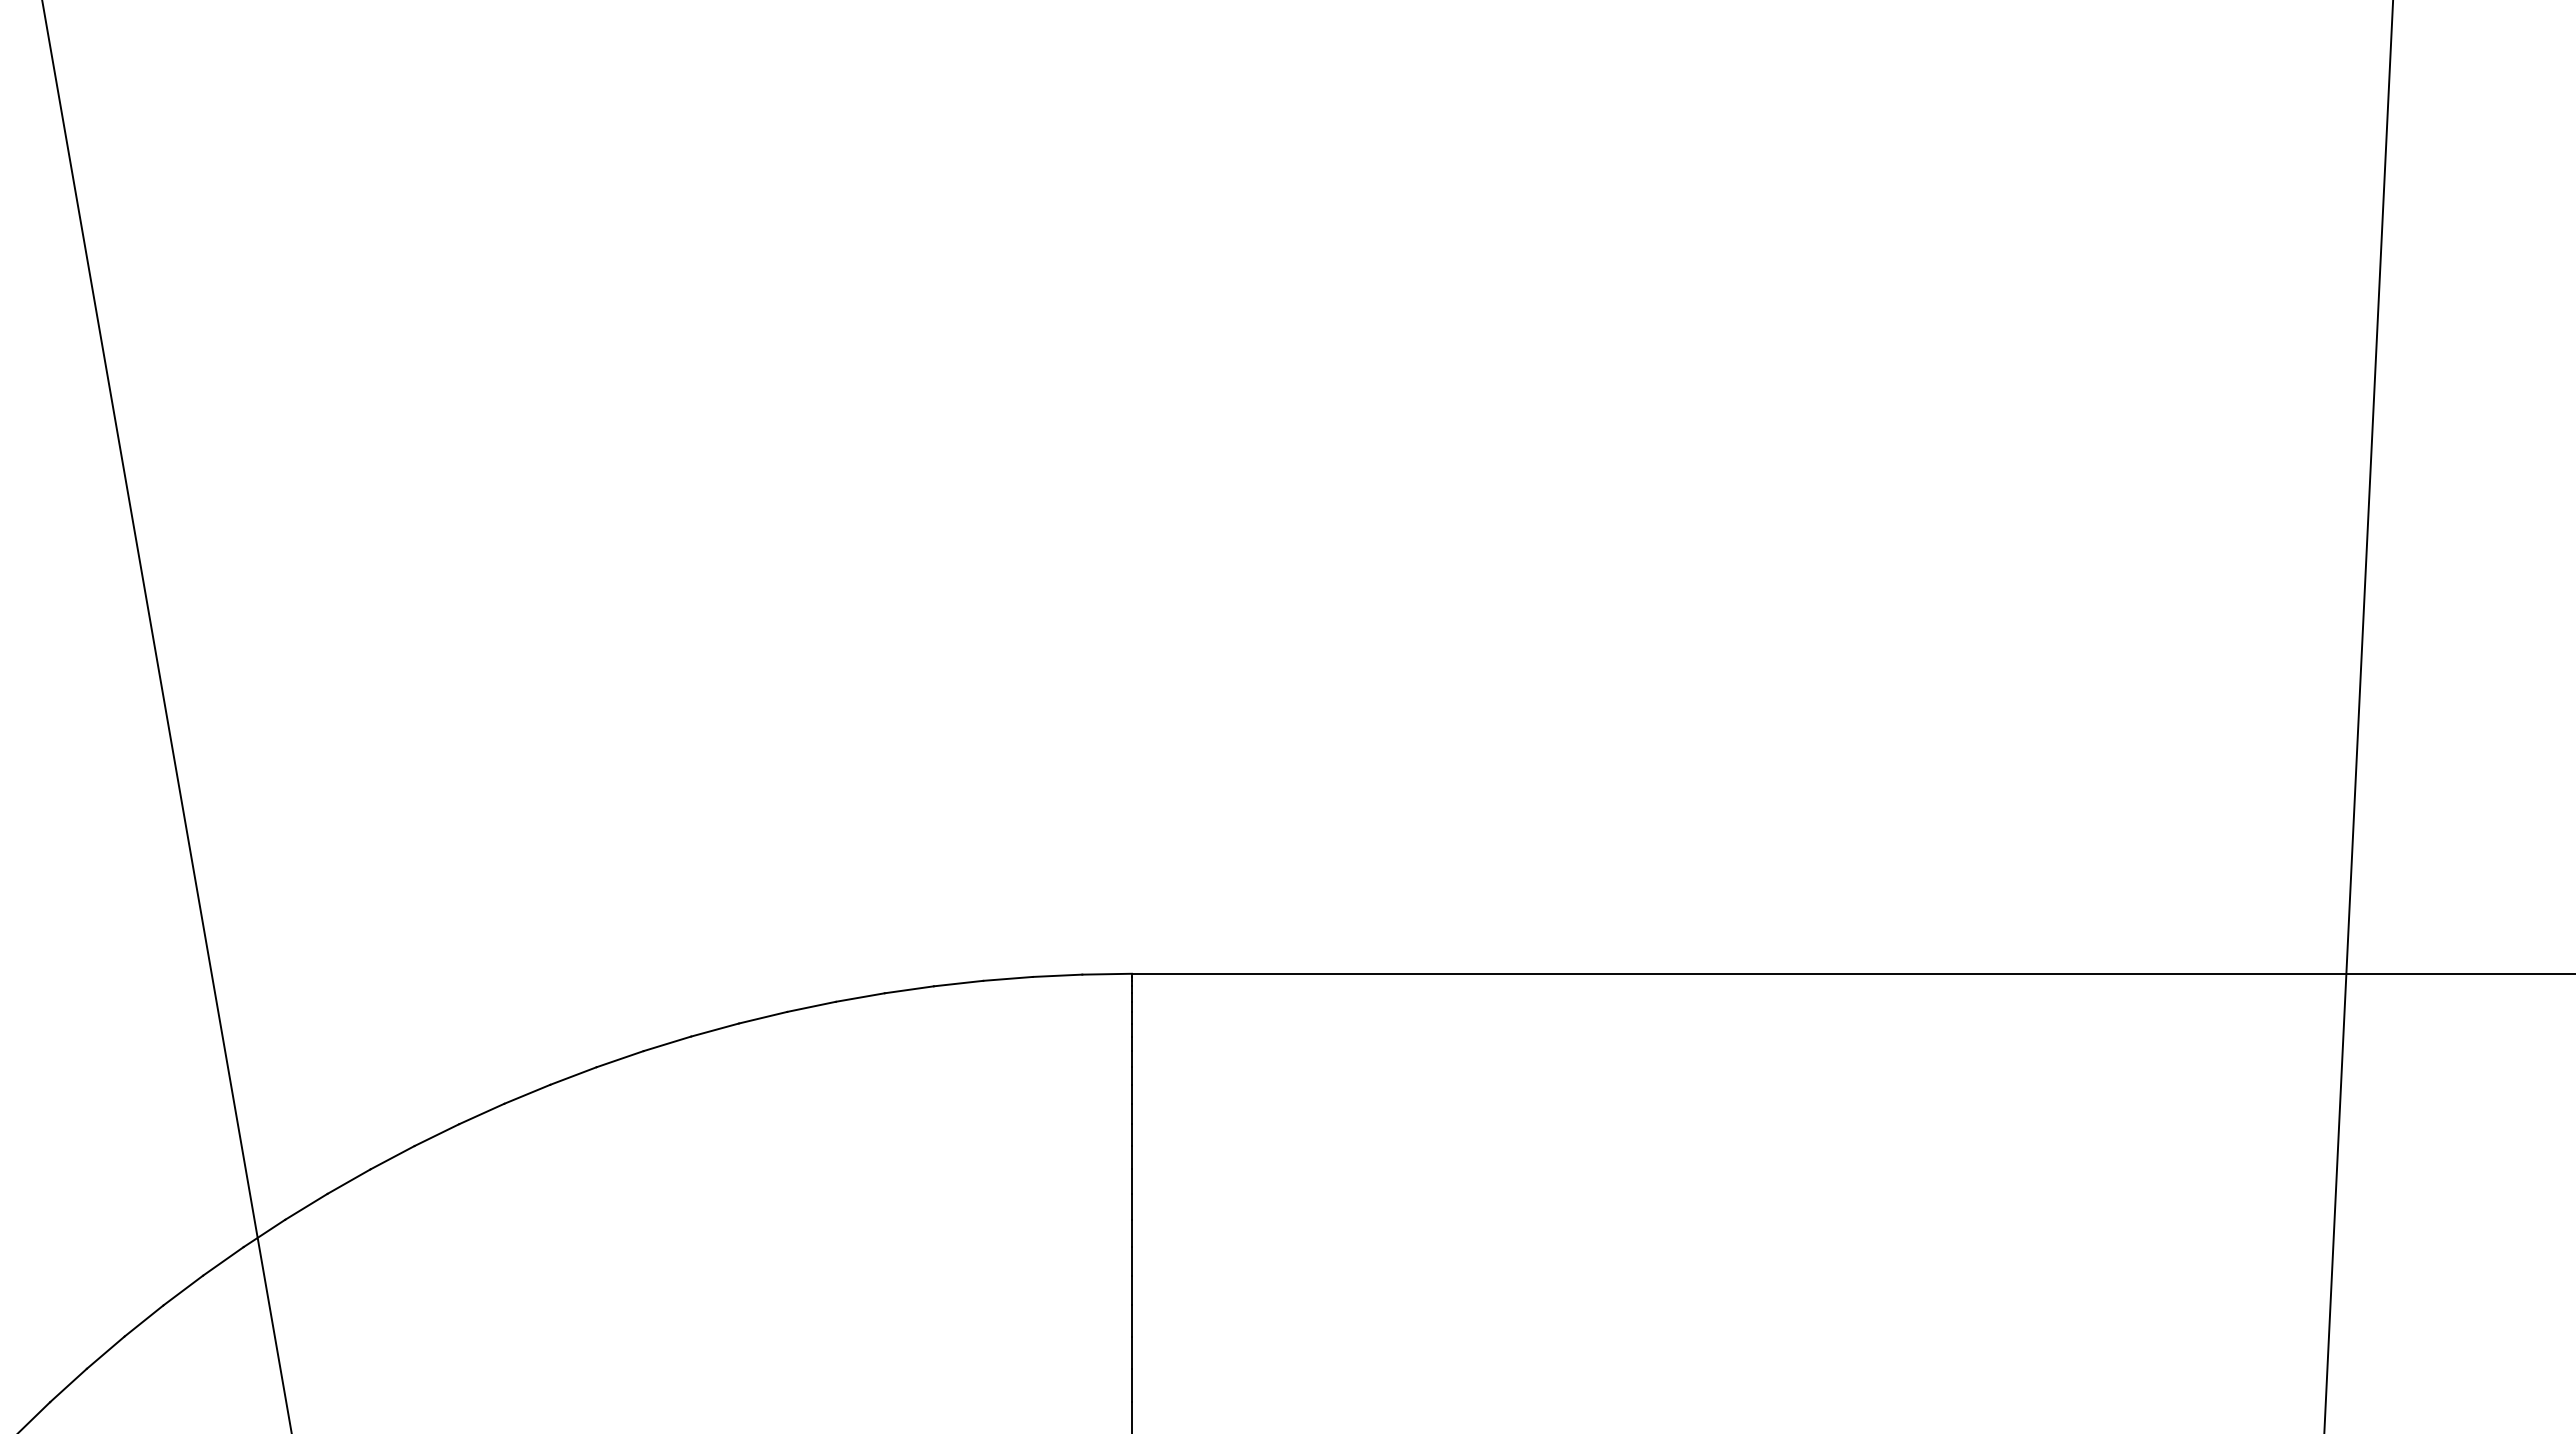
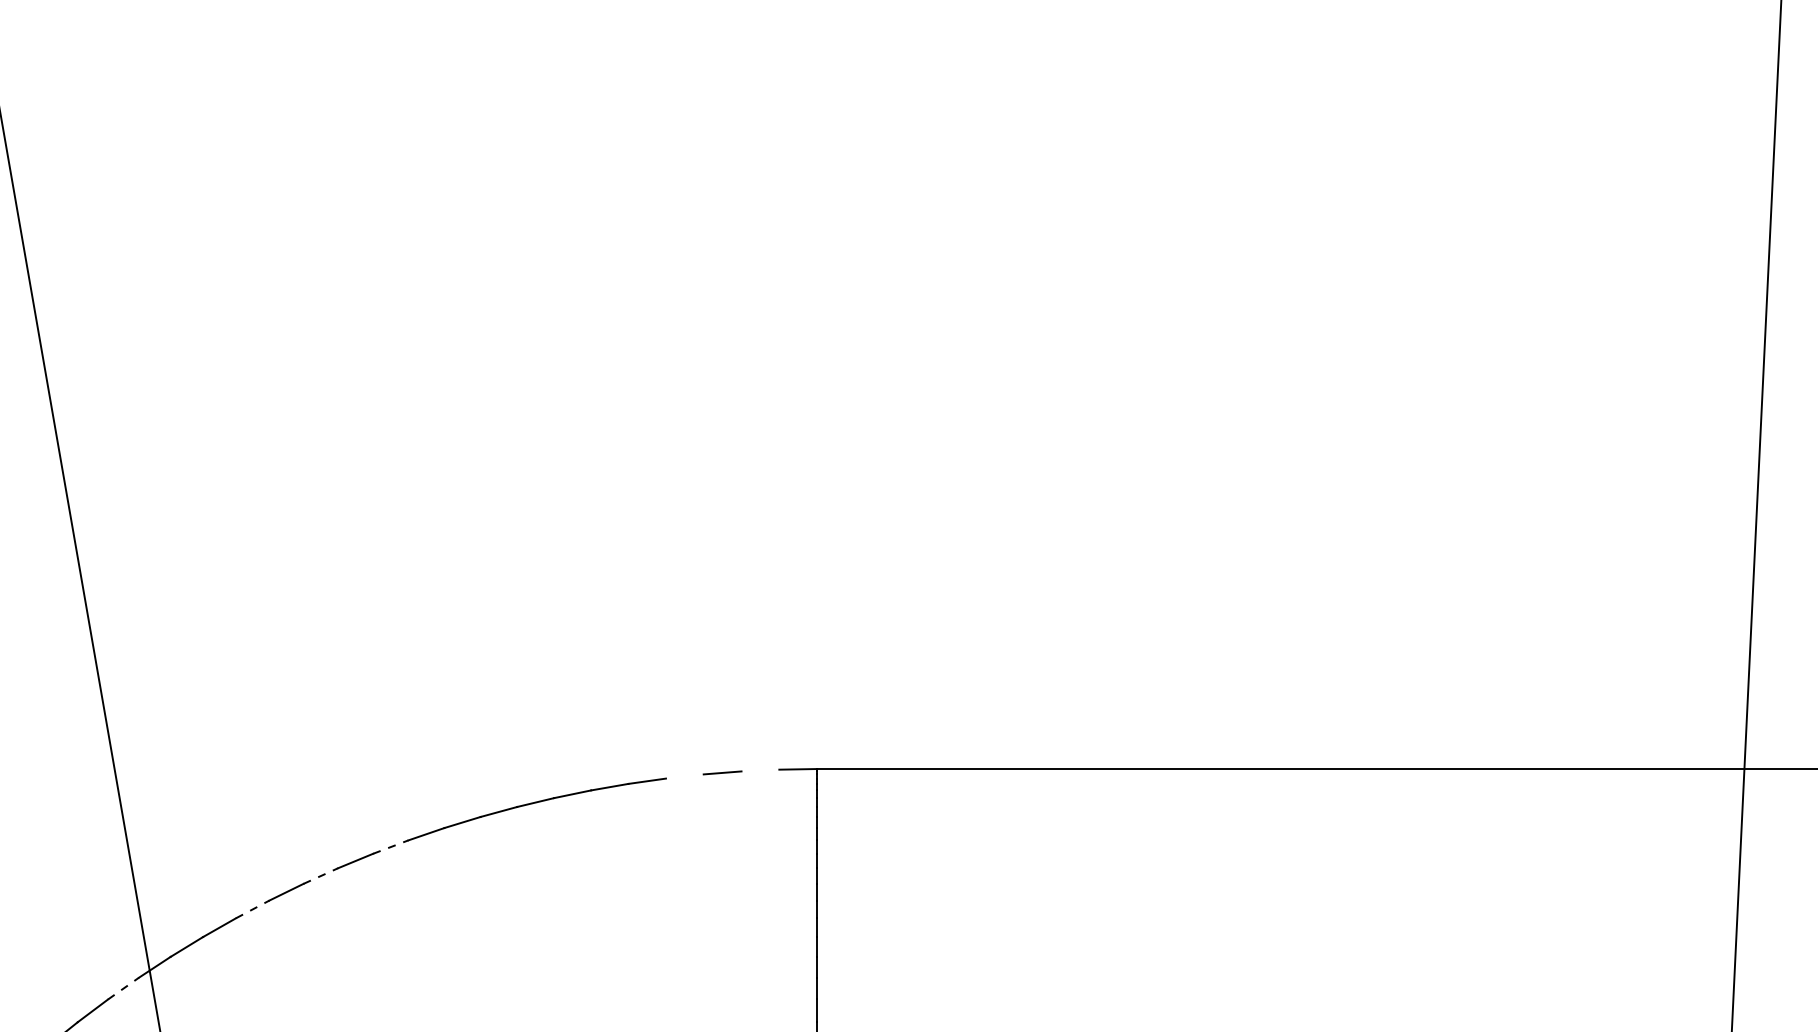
line: (1057, 975) -> (760, 770), removed
line: (958, 983) -> (684, 776), removed
line: (573, 1076) -> (390, 847), solid -> dashed
line: (481, 1114) -> (320, 876), solid -> dashed
line: (392, 1157) -> (252, 909), solid -> dashed
line: (223, 1261) -> (123, 988), solid -> dashed

